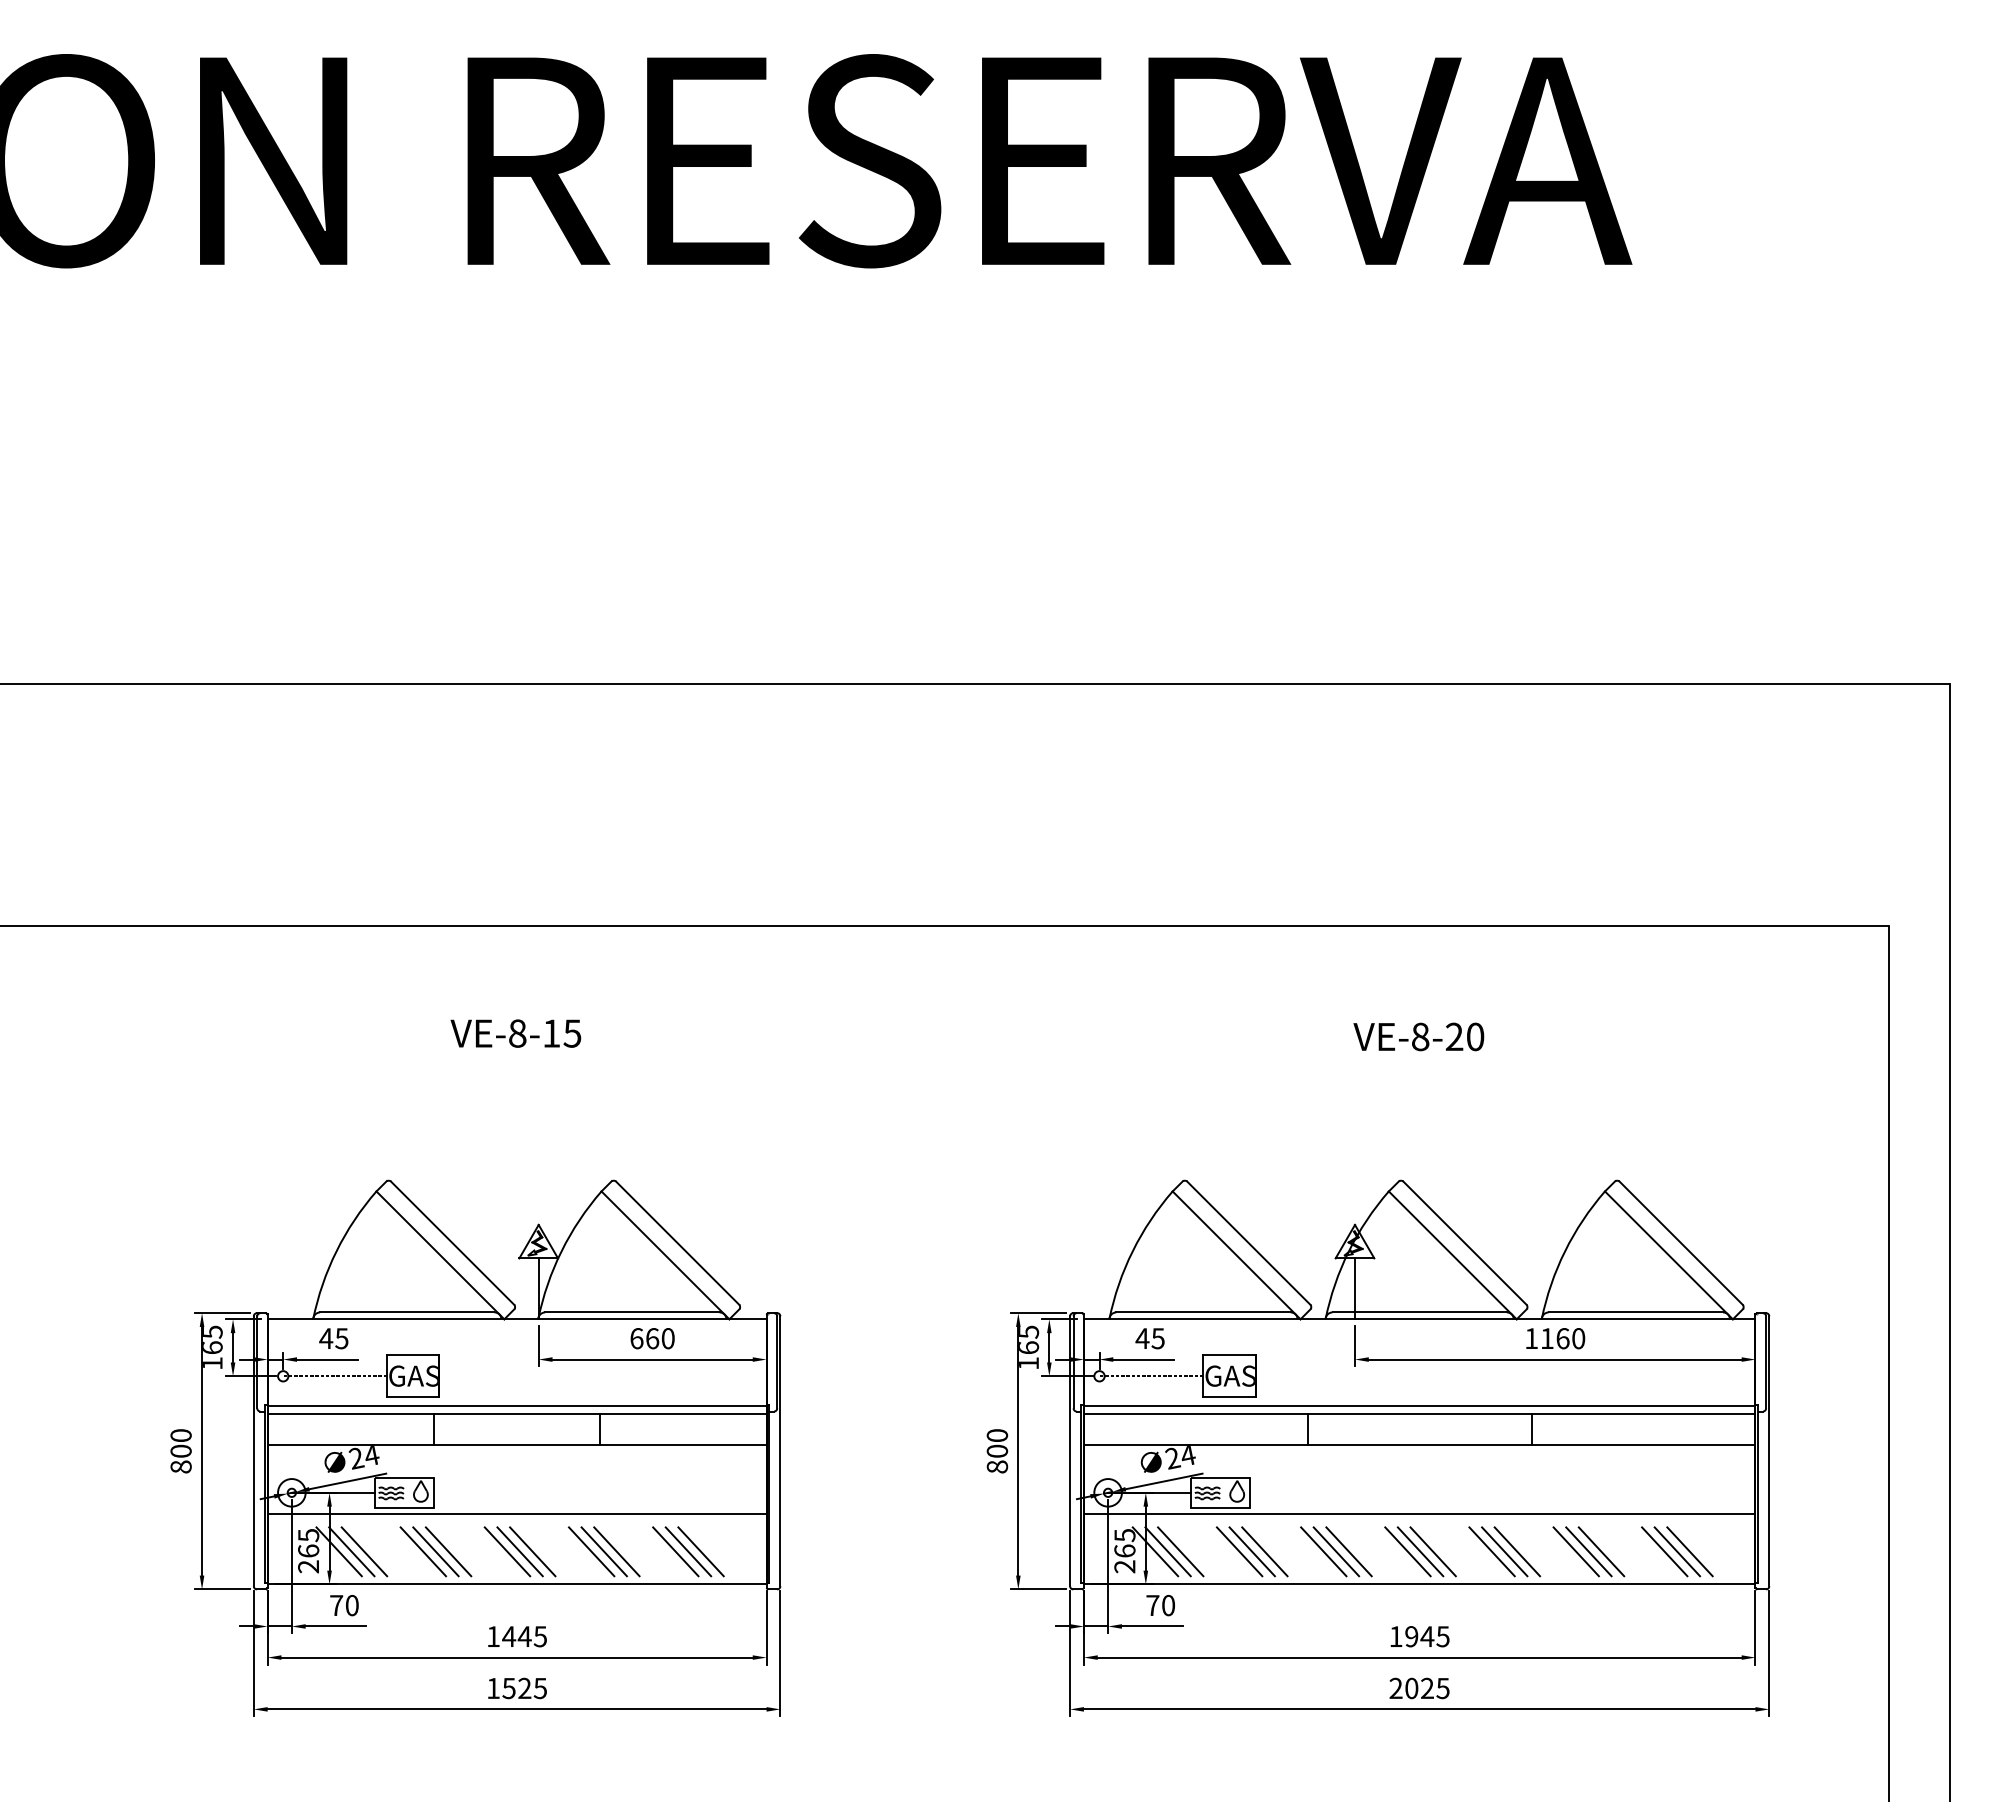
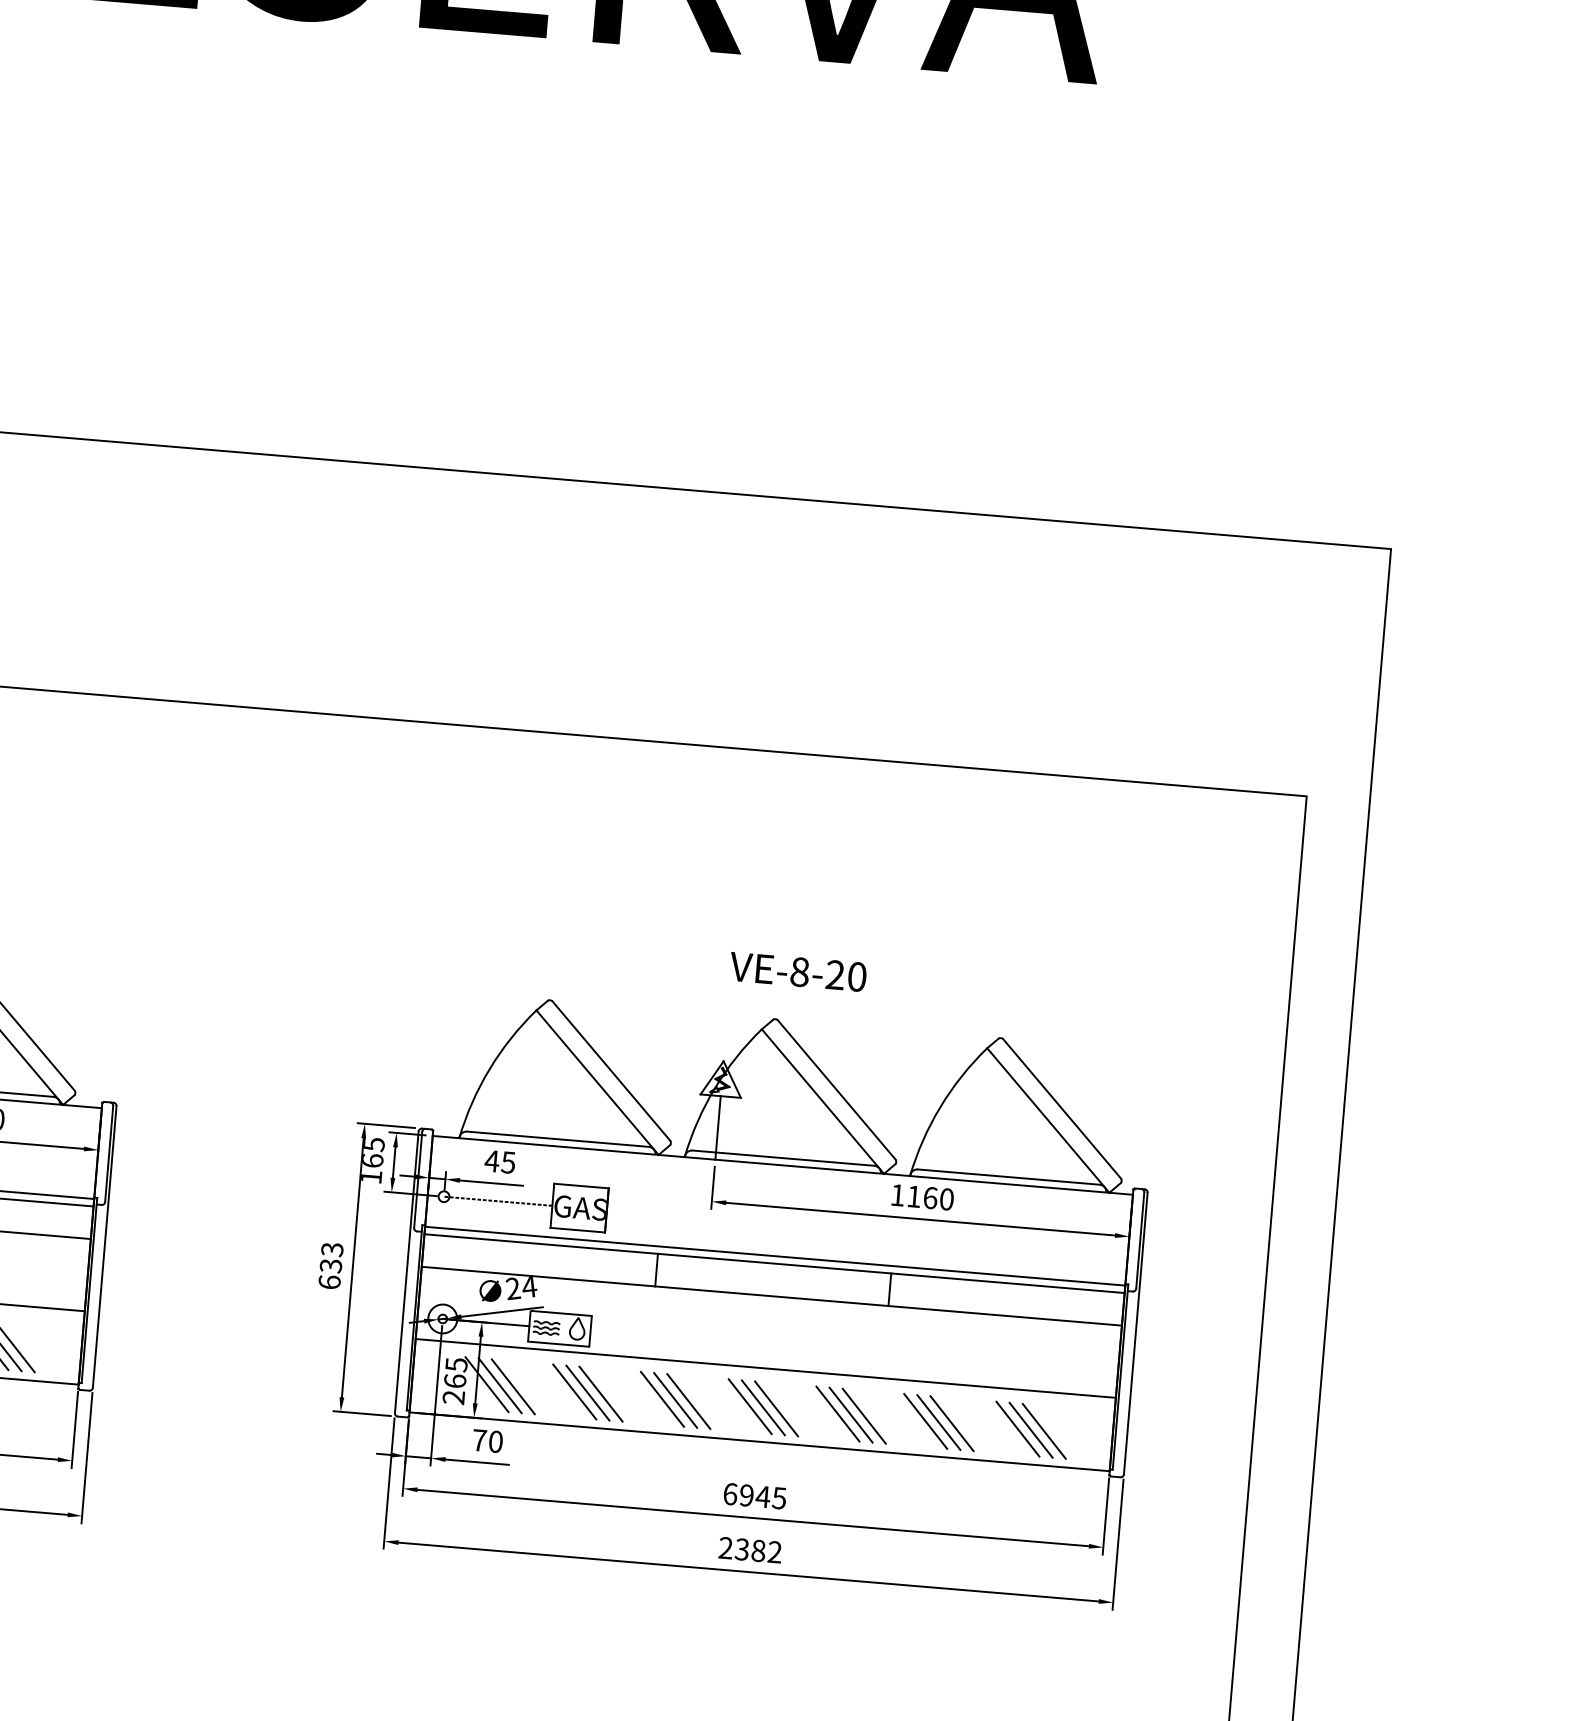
text: (1418, 1036) -> (797, 971), moved
text: (996, 1451) -> (330, 1266), 800 -> 633
text: (1396, 1636) -> (730, 1494), 1945 -> 6945
text: (1427, 1688) -> (758, 1550), 2025 -> 2382

